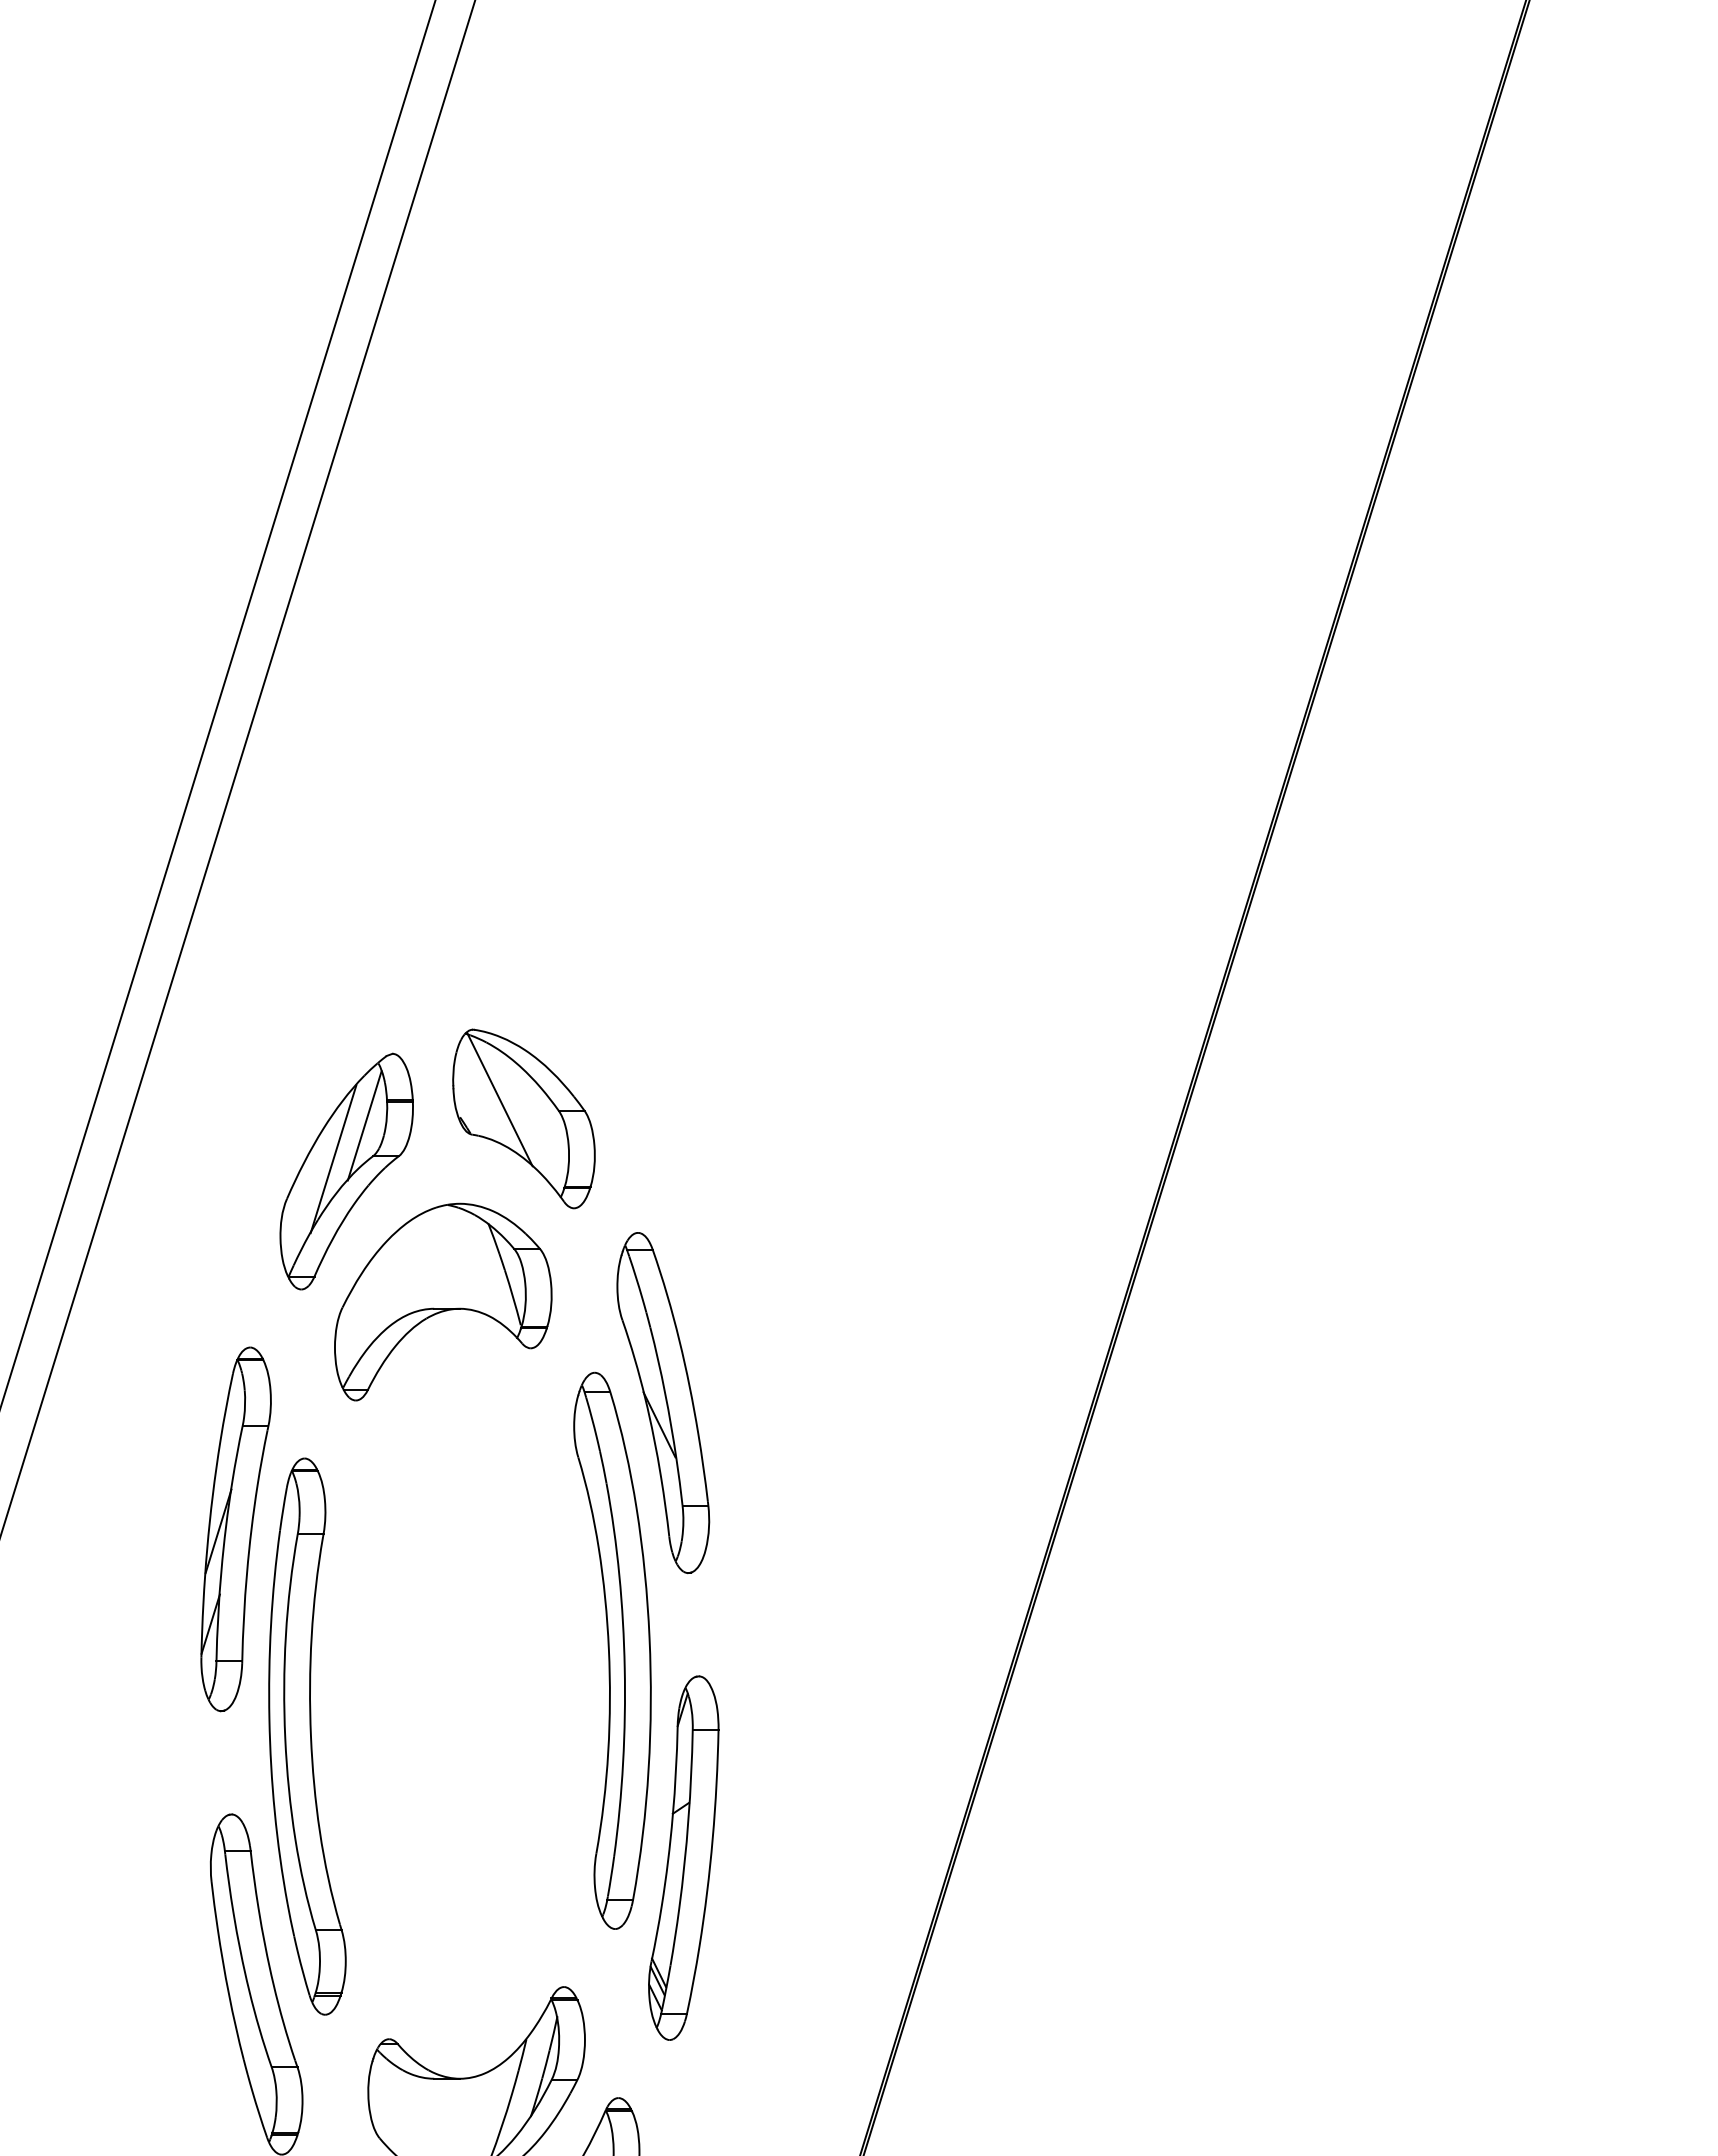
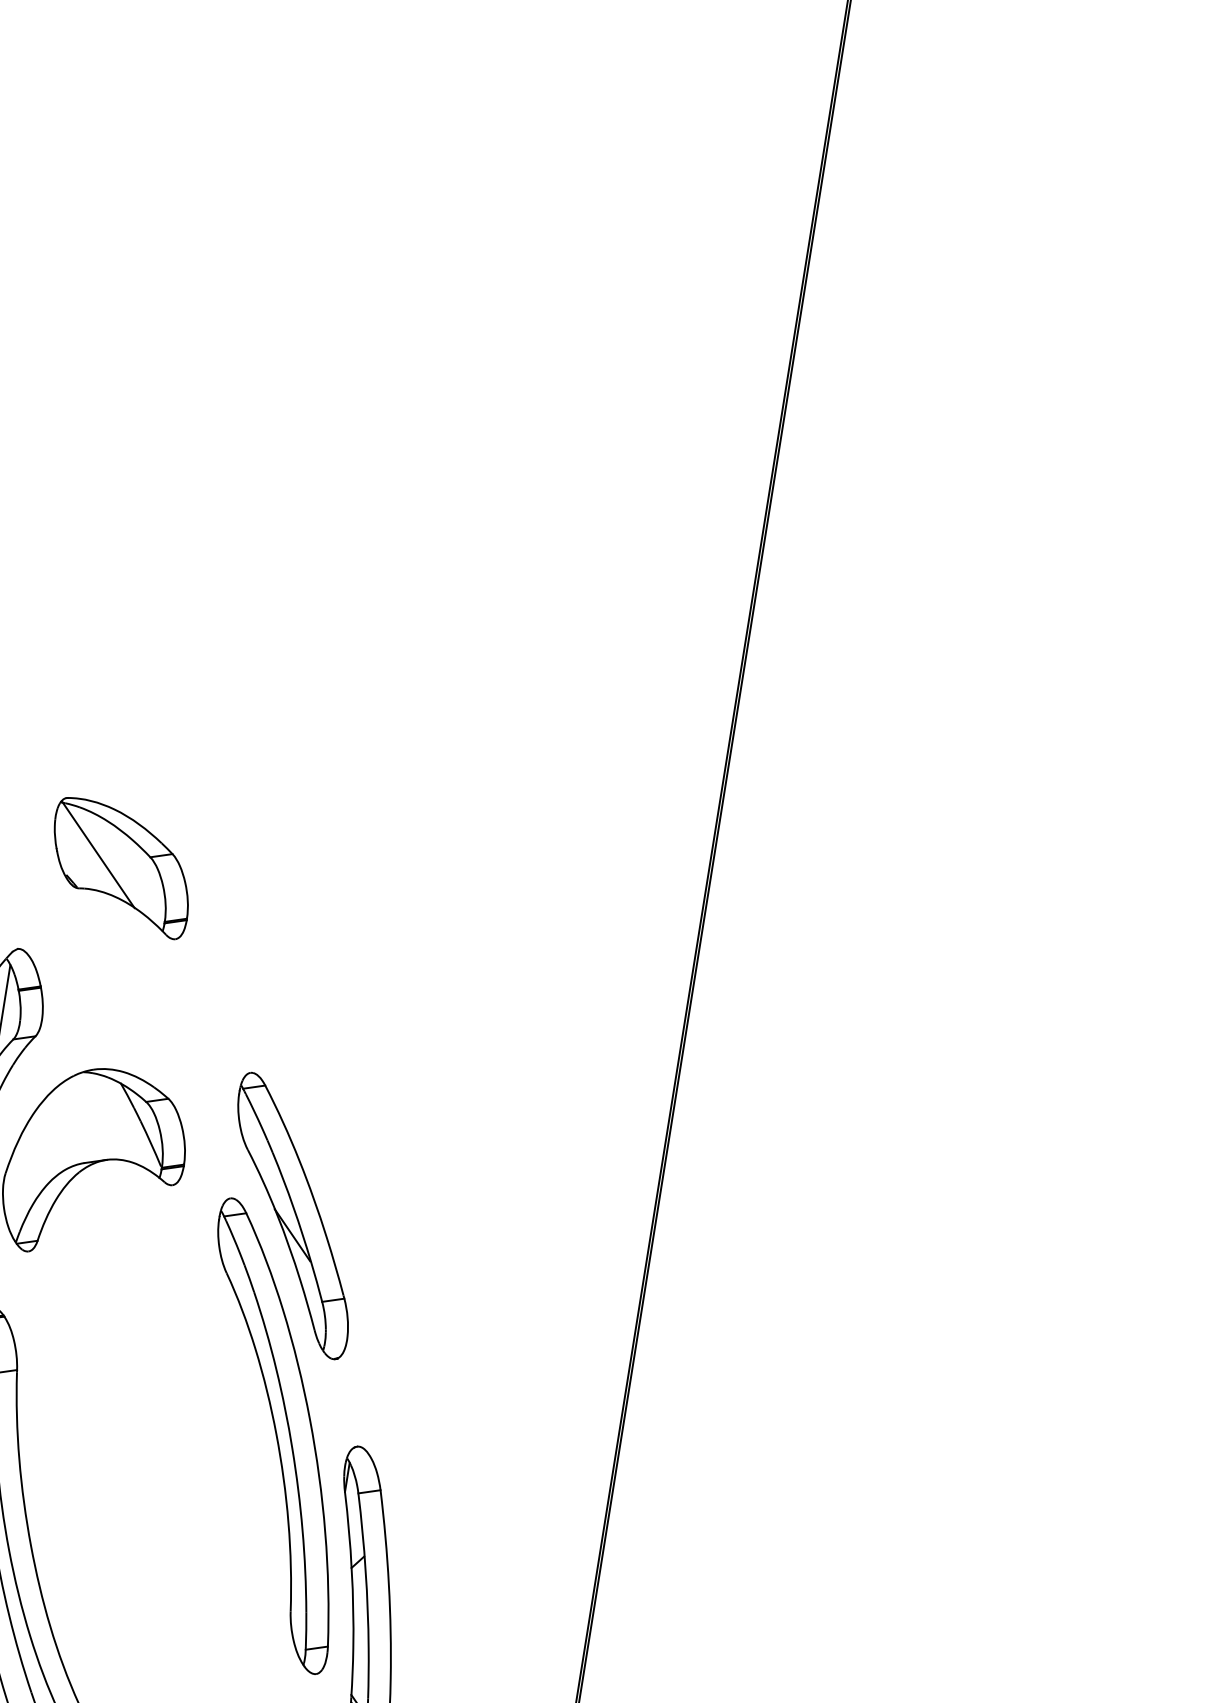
part: (523, 1118) -> (120, 868), moved

